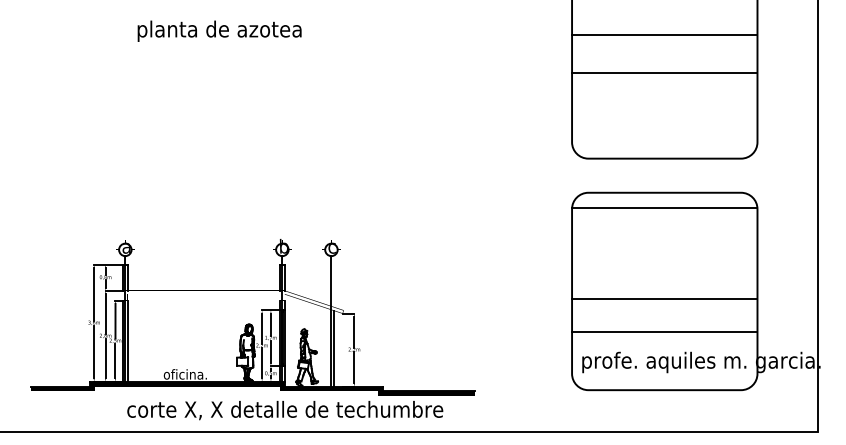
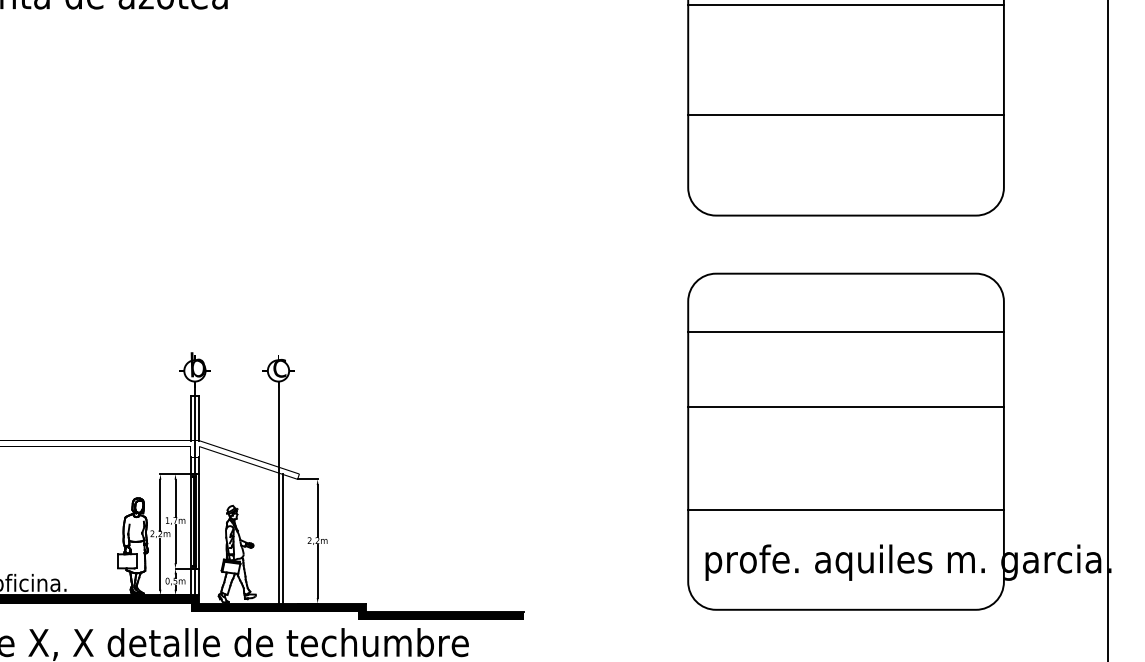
line: (664, 73) -> (845, 114), moved
line: (664, 207) -> (845, 331), moved
line: (664, 298) -> (845, 406), moved

